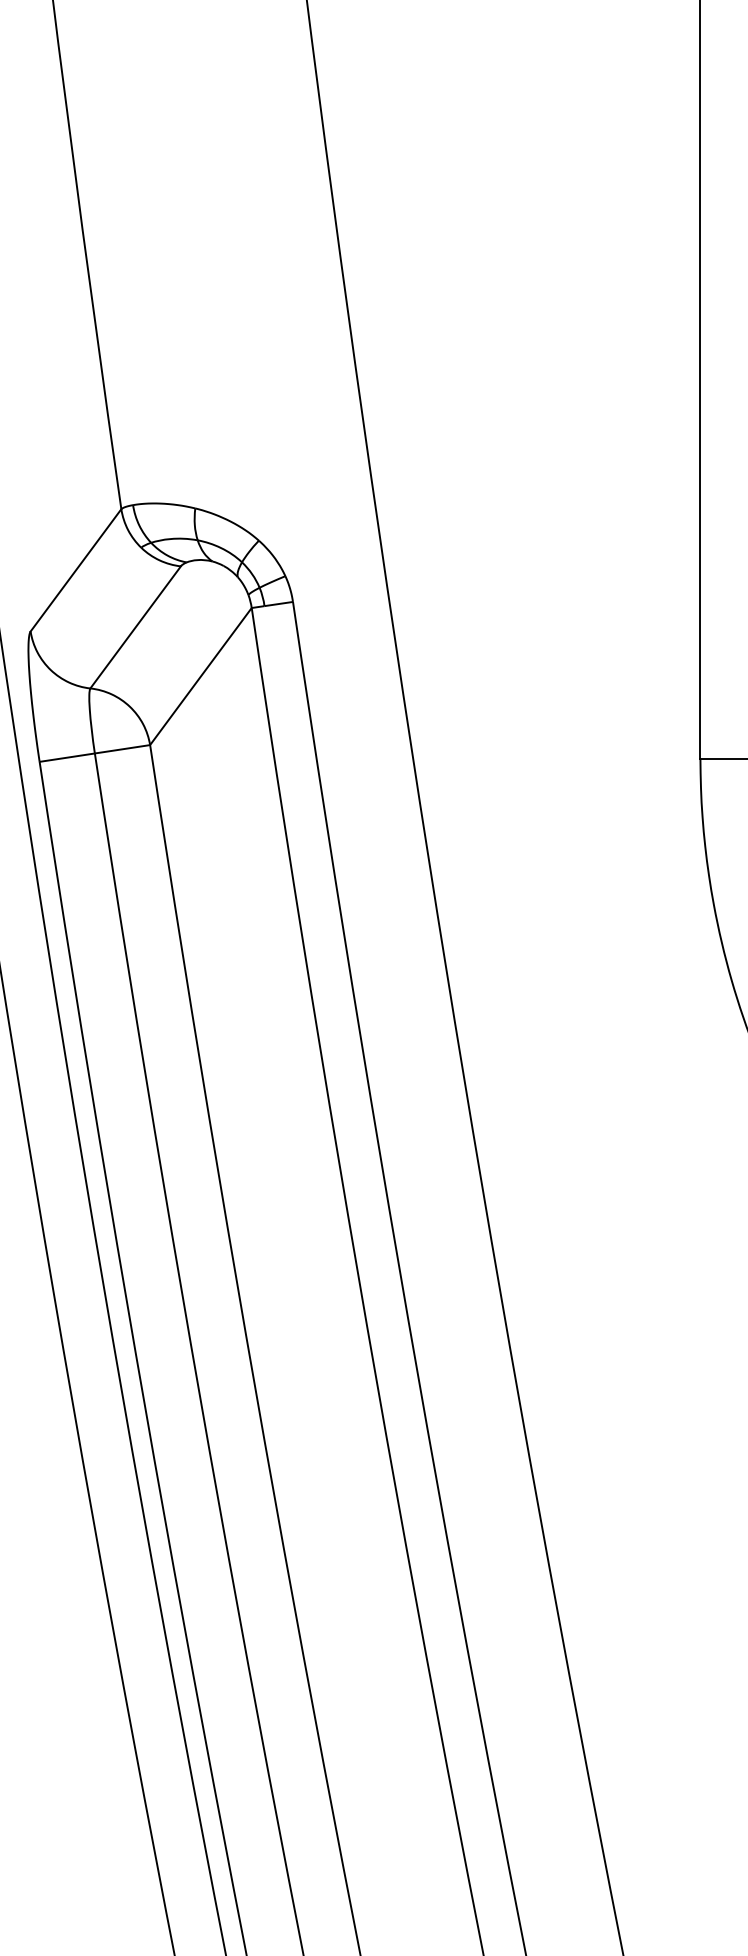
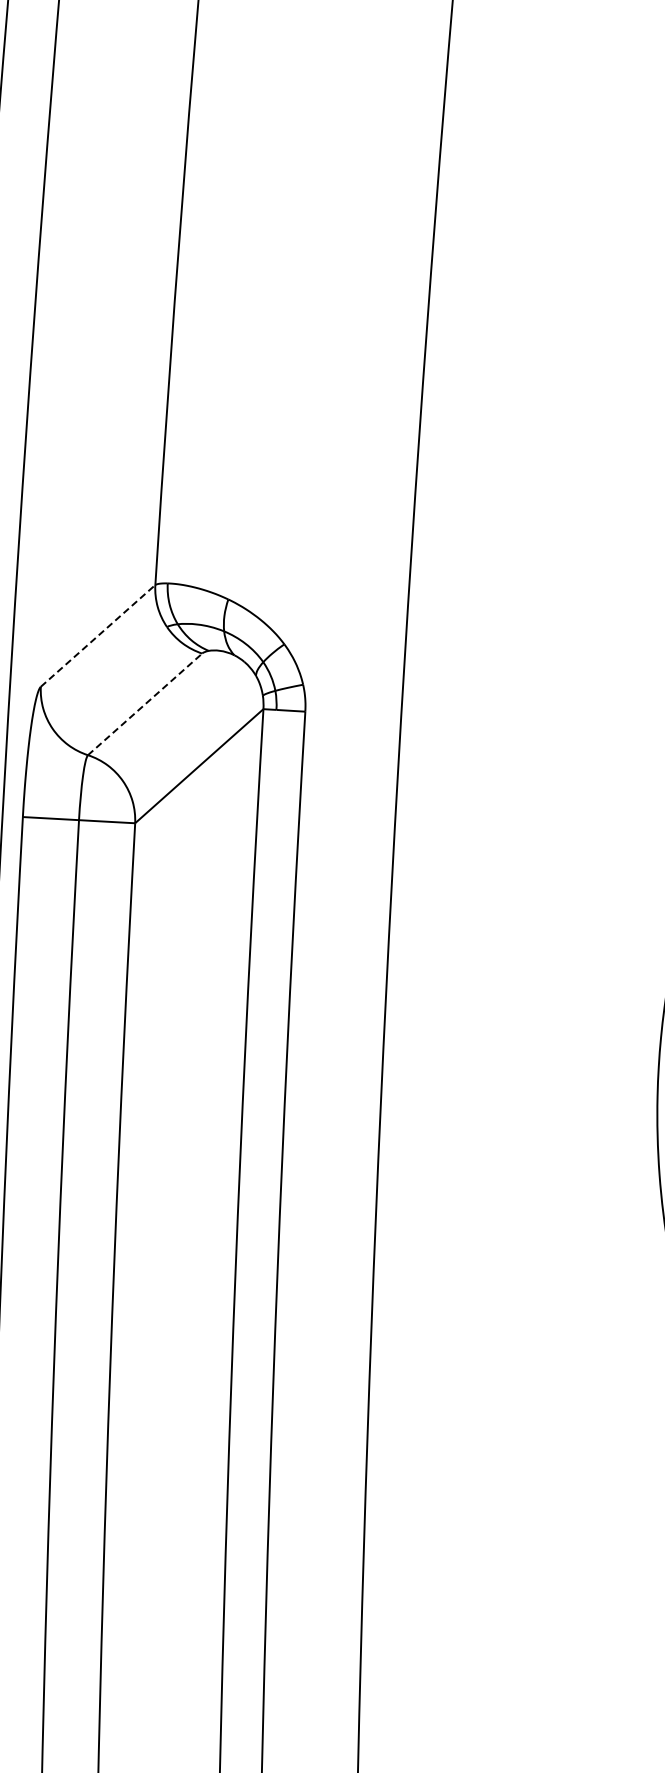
line: (76, 569) -> (98, 635), solid -> dashed
line: (135, 627) -> (144, 704), solid -> dashed

